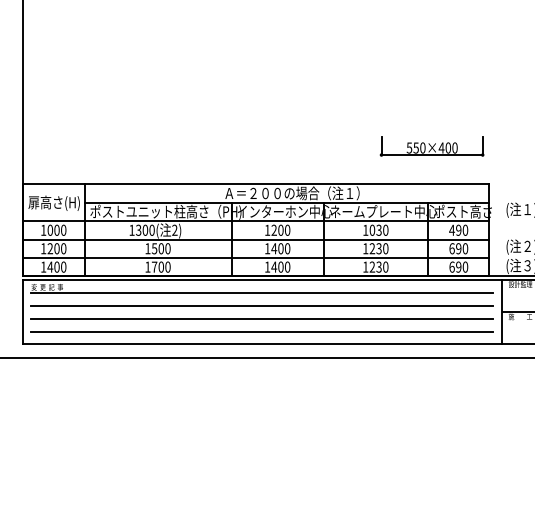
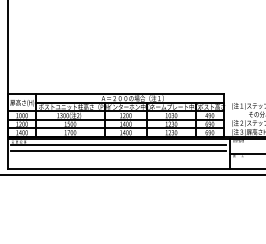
part: (432, 145) -> (197, 76), removed
line: (261, 318) -> (118, 156), removed
line: (261, 331) -> (118, 162), removed

